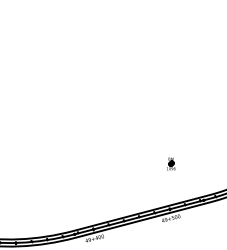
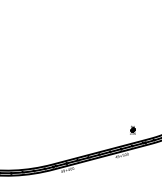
part: (171, 163) -> (133, 130), moved

